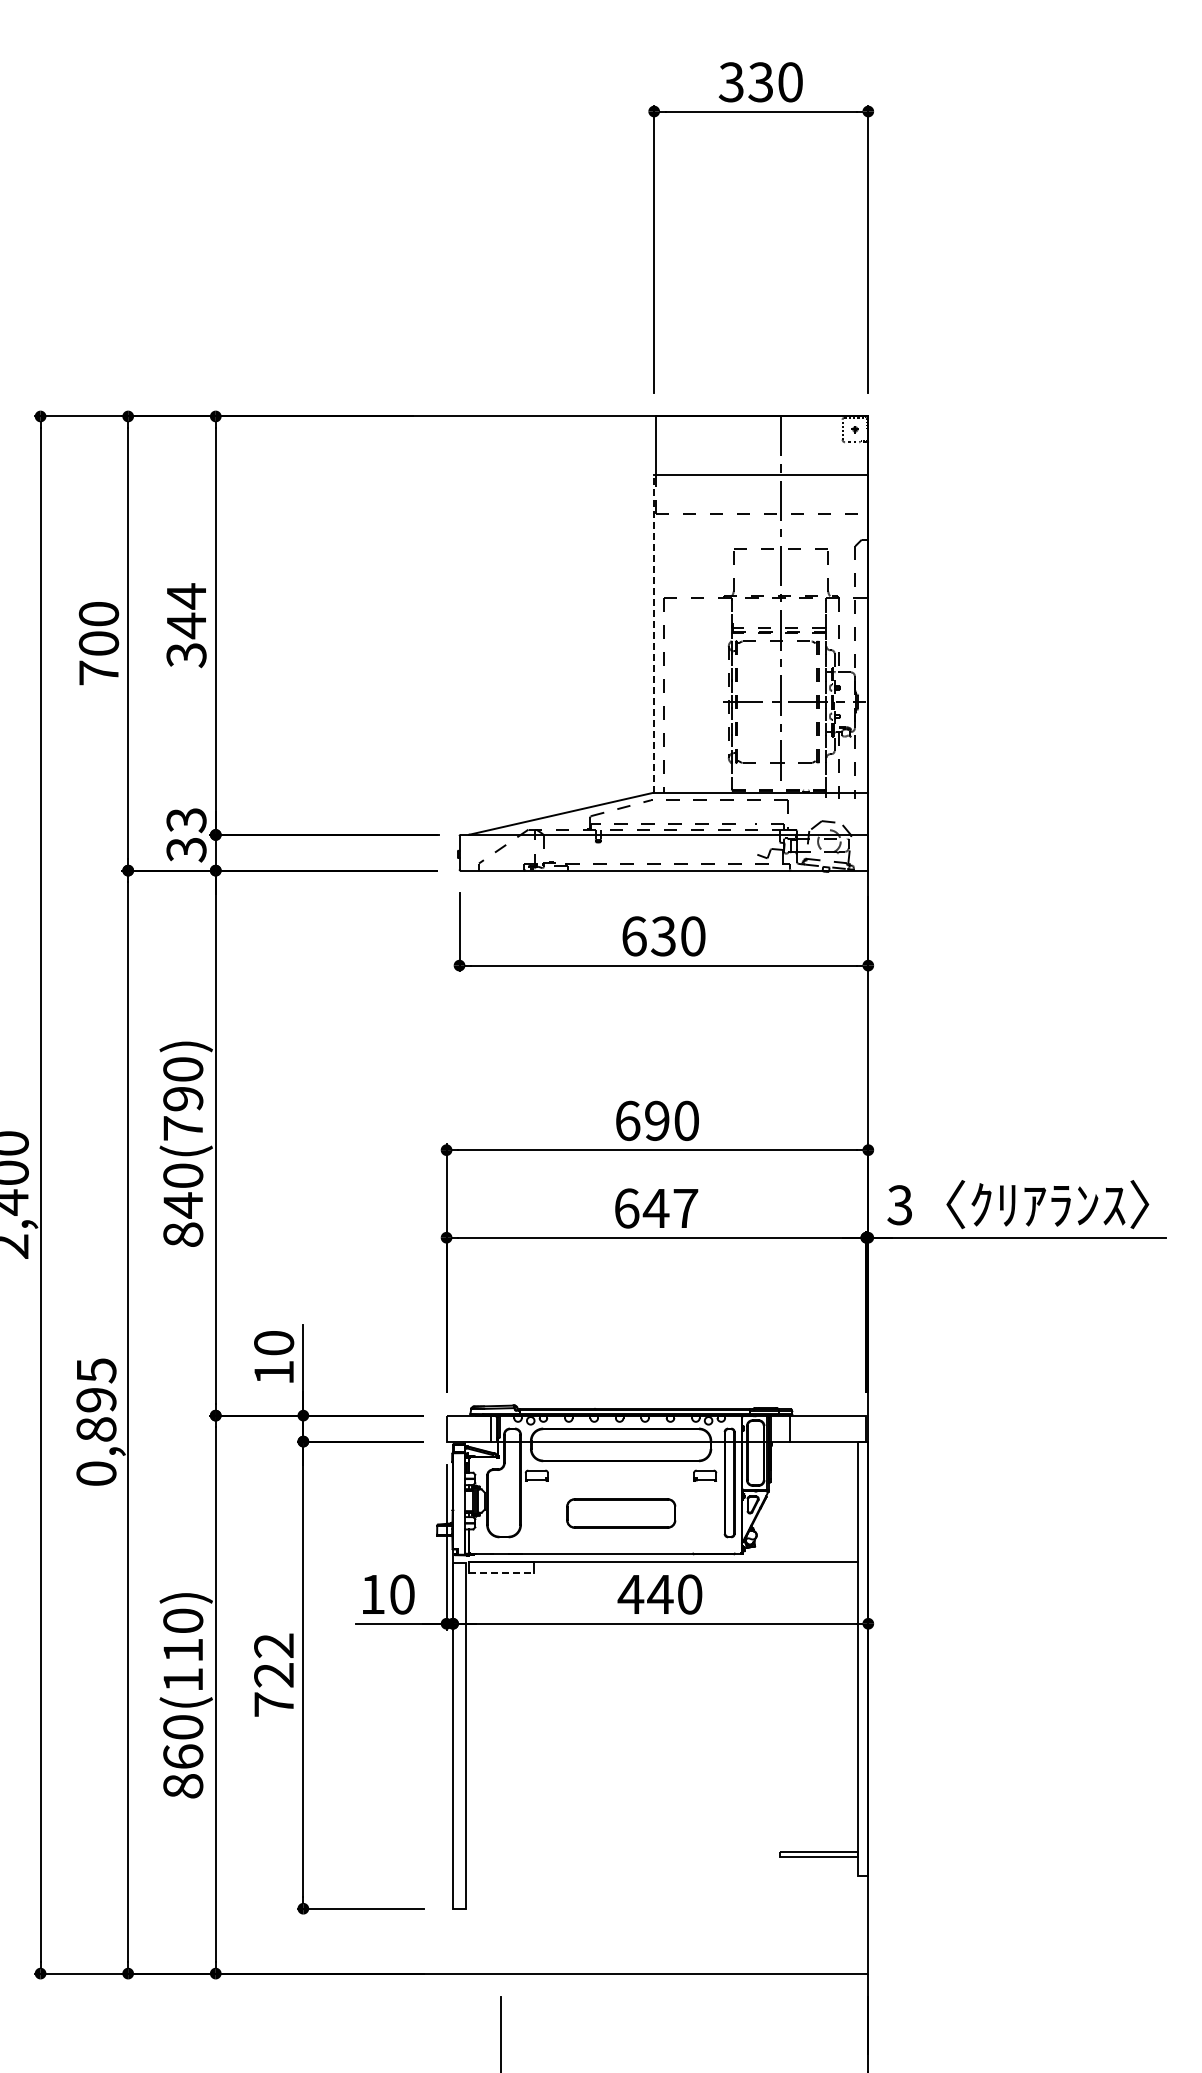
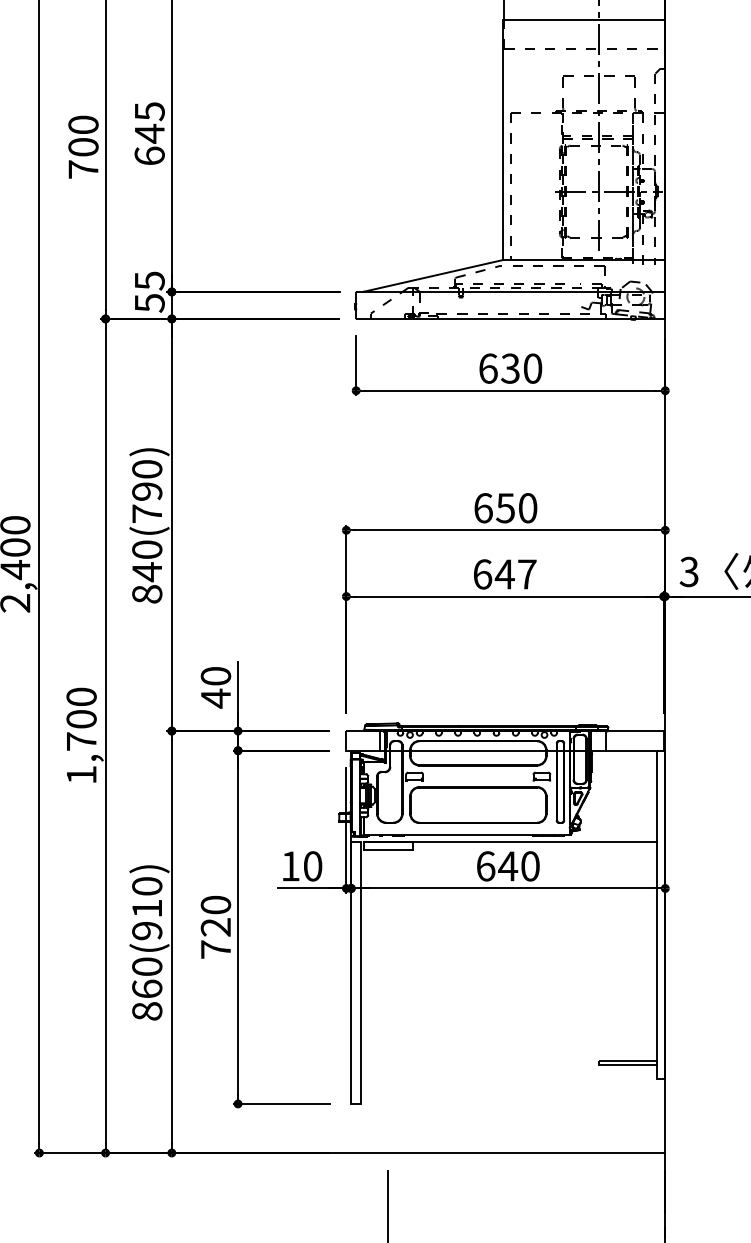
text: (186, 625) -> (149, 133), 344 -> 645
line: (654, 633) -> (503, 139), dashed -> solid
text: (186, 835) -> (149, 292), 33 -> 55
text: (656, 1120) -> (505, 507), 690 -> 650
text: (273, 1372) -> (215, 698), 10 -> 40
text: (96, 1421) -> (81, 735), 0,895 -> 1,700
part: (621, 1513) -> (478, 805), size x1.67
line: (502, 1572) -> (388, 849), dashed -> solid
text: (630, 1594) -> (485, 866), 440 -> 640
text: (274, 1645) -> (216, 904), 722 -> 720
text: (183, 1680) -> (147, 931), 860(110) -> 860(910)

